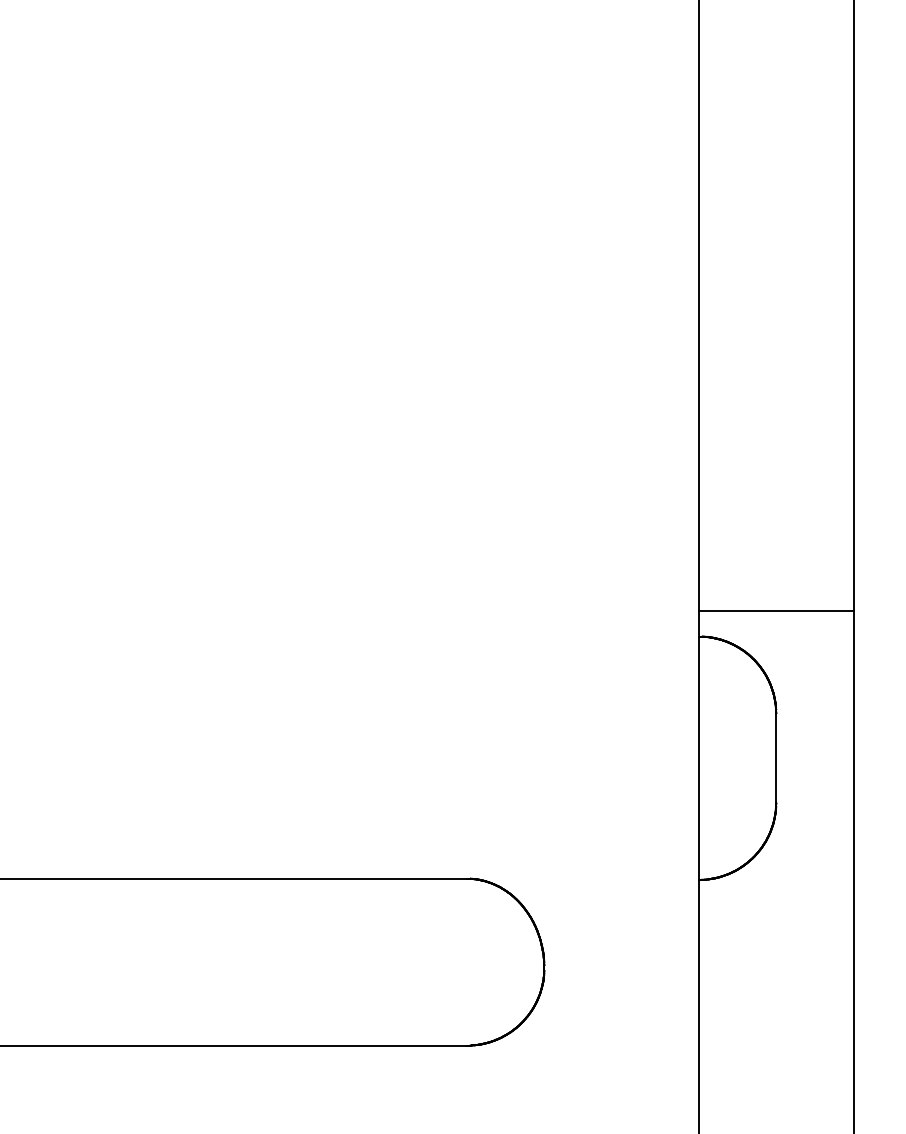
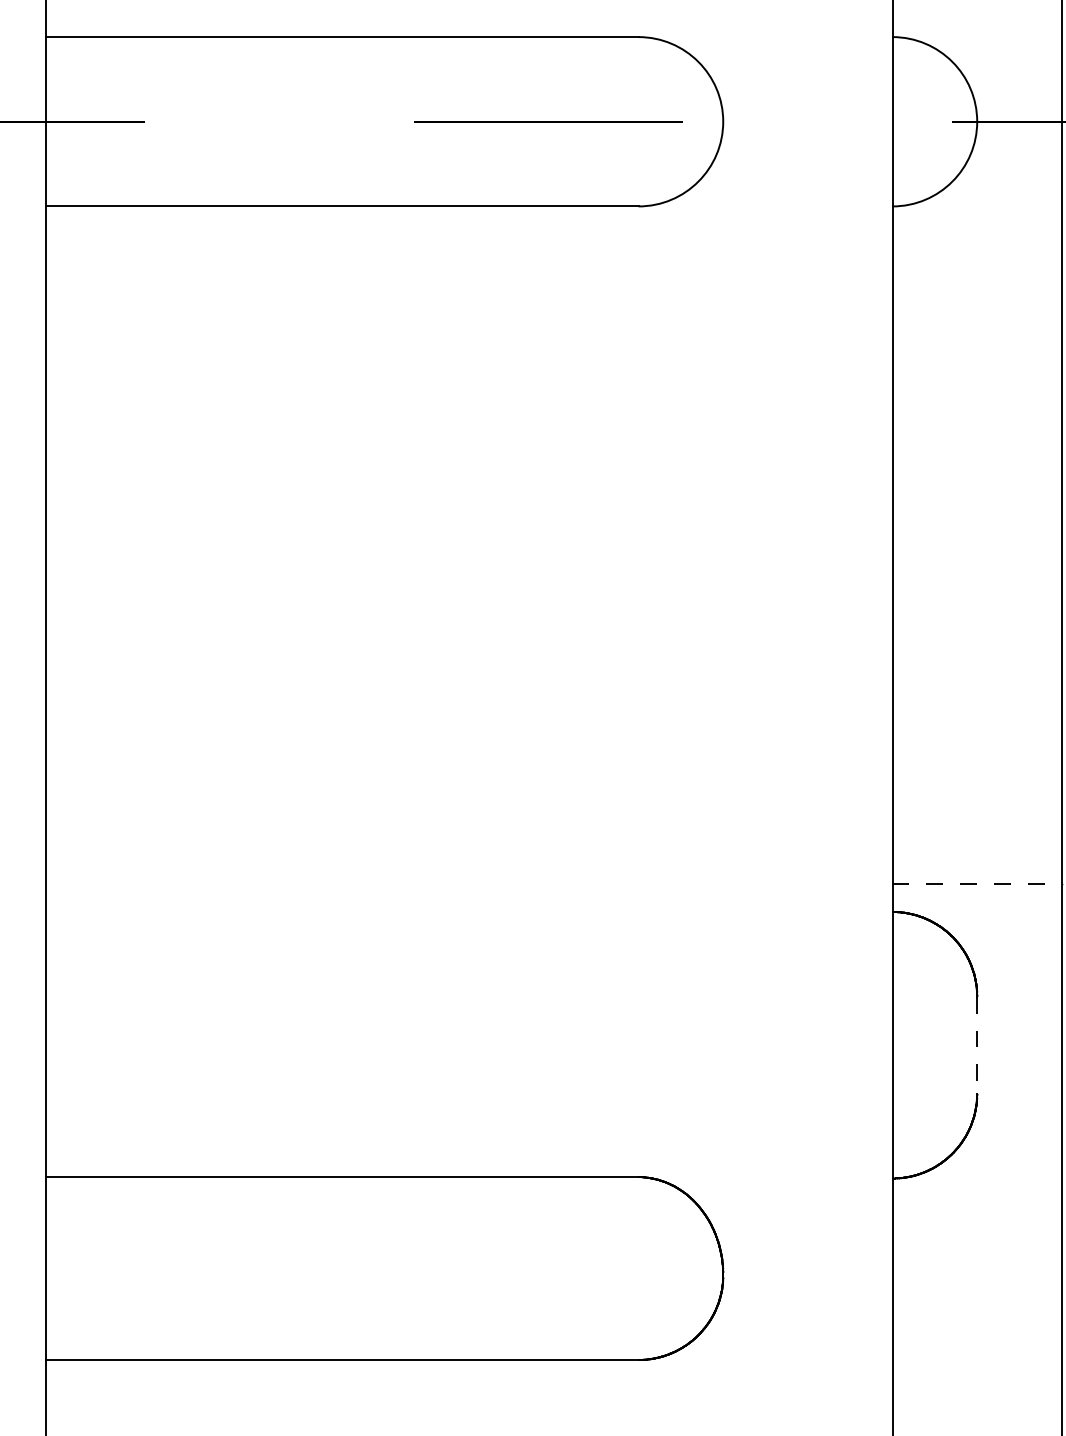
line: (776, 610) -> (977, 883), solid -> dashed
line: (776, 758) -> (977, 1045), solid -> dashed

